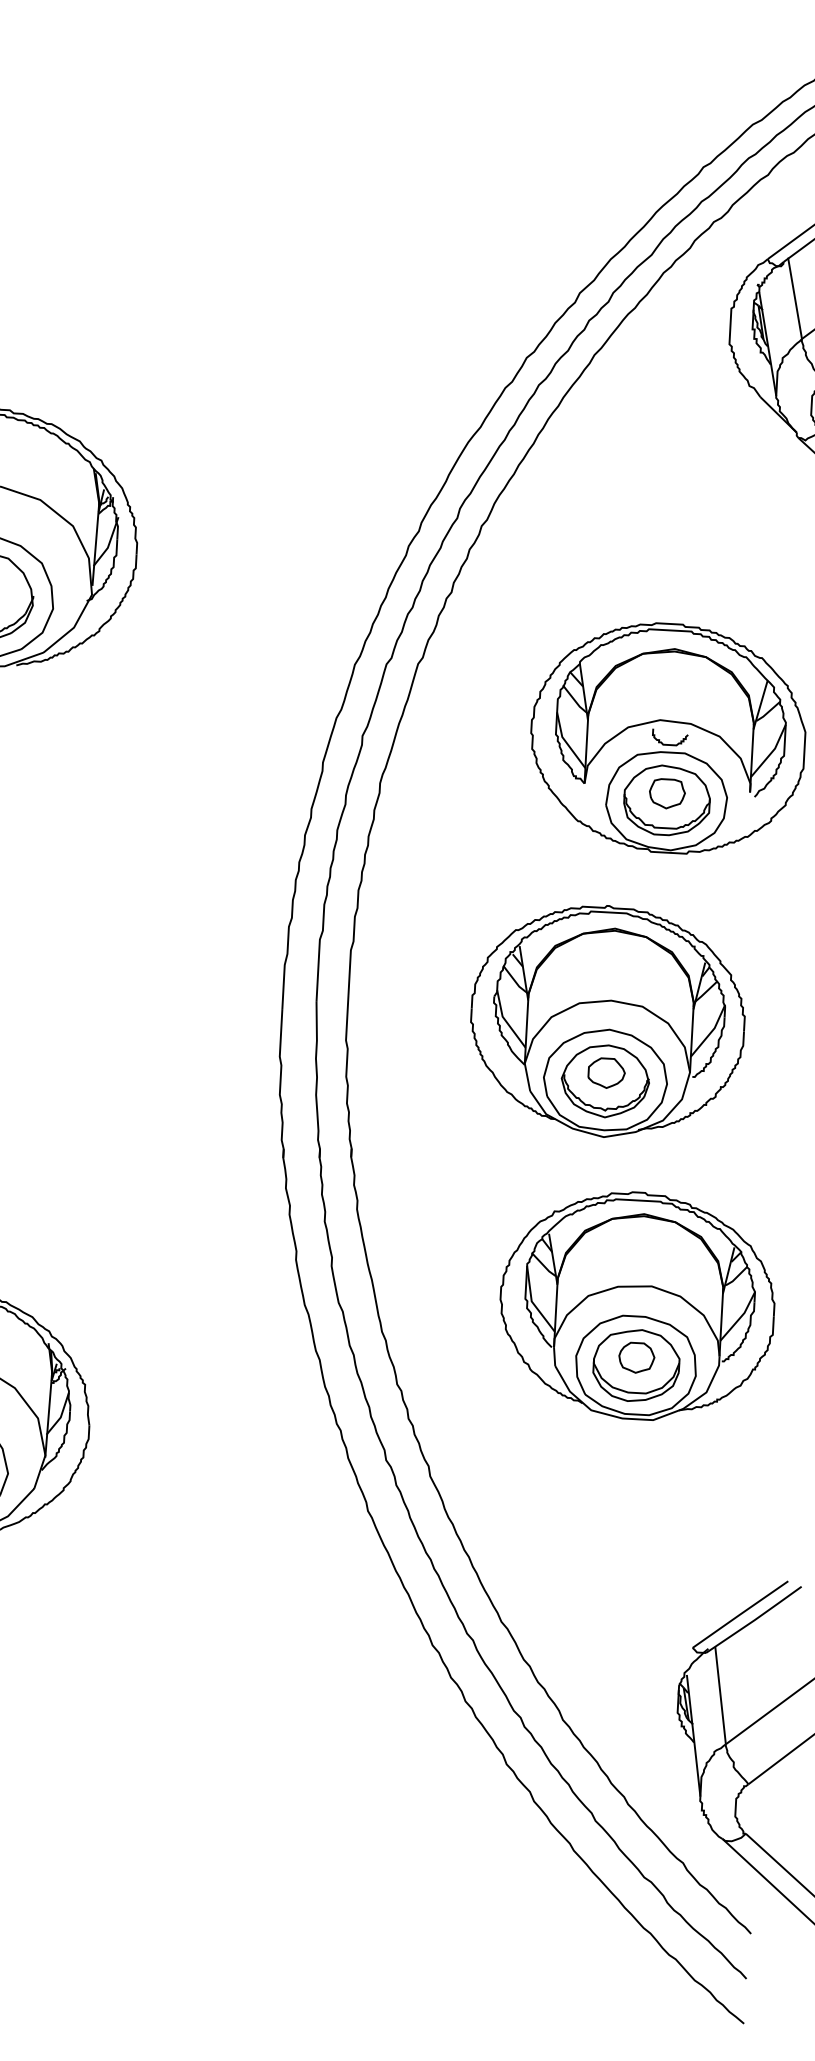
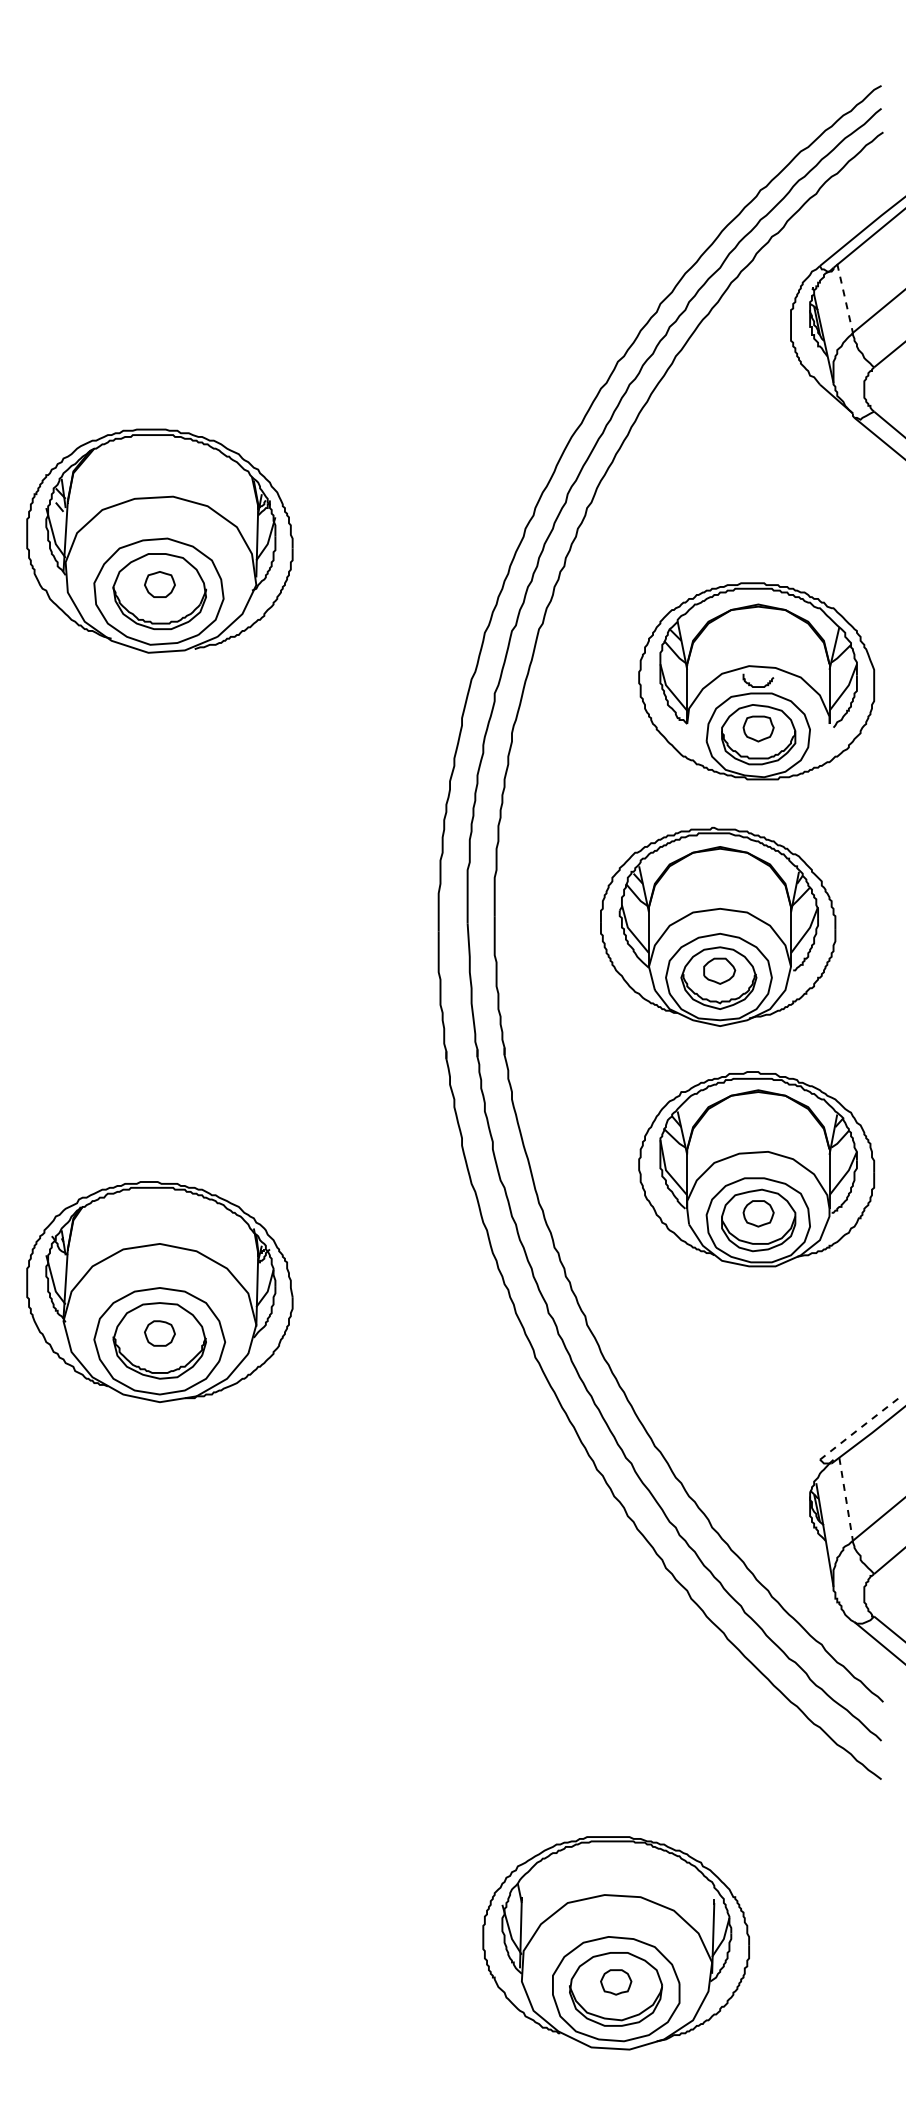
line: (795, 298) -> (845, 298), solid -> dashed
line: (739, 1615) -> (858, 1429), solid -> dashed
line: (721, 1695) -> (846, 1499), solid -> dashed

